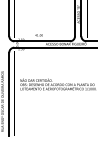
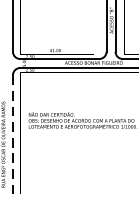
line: (9, 94) -> (13, 134), solid -> dashed

